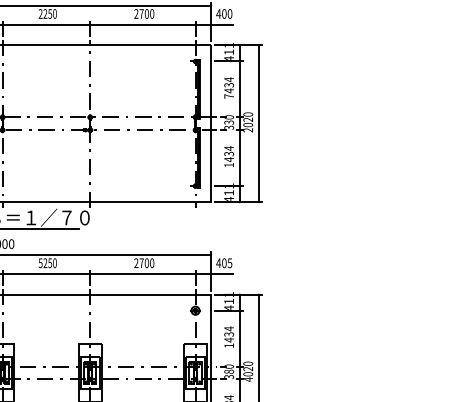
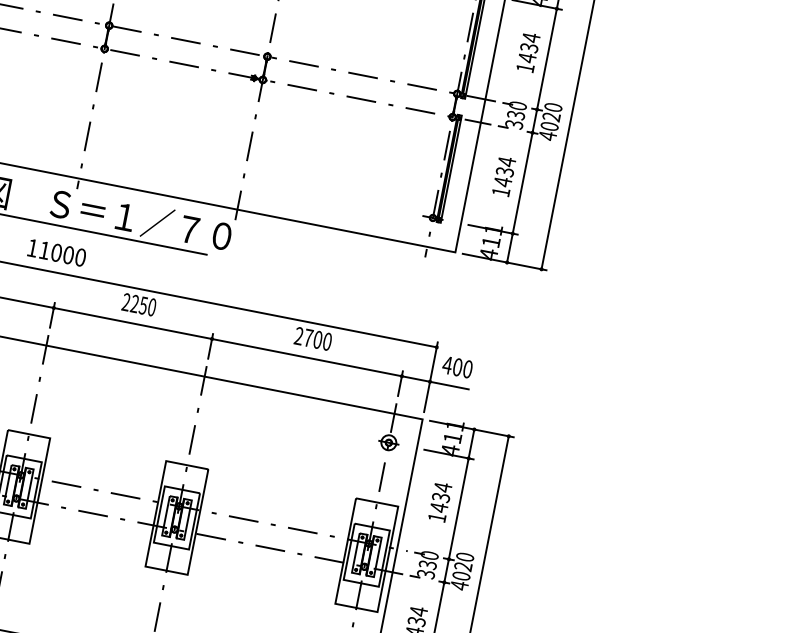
text: (228, 96) -> (524, 67), 7434 -> 1434
text: (248, 130) -> (548, 136), 2020 -> 4020
text: (229, 262) -> (467, 367), 405 -> 400
text: (40, 263) -> (125, 302), 5250 -> 2250
text: (228, 371) -> (426, 564), 380 -> 330

